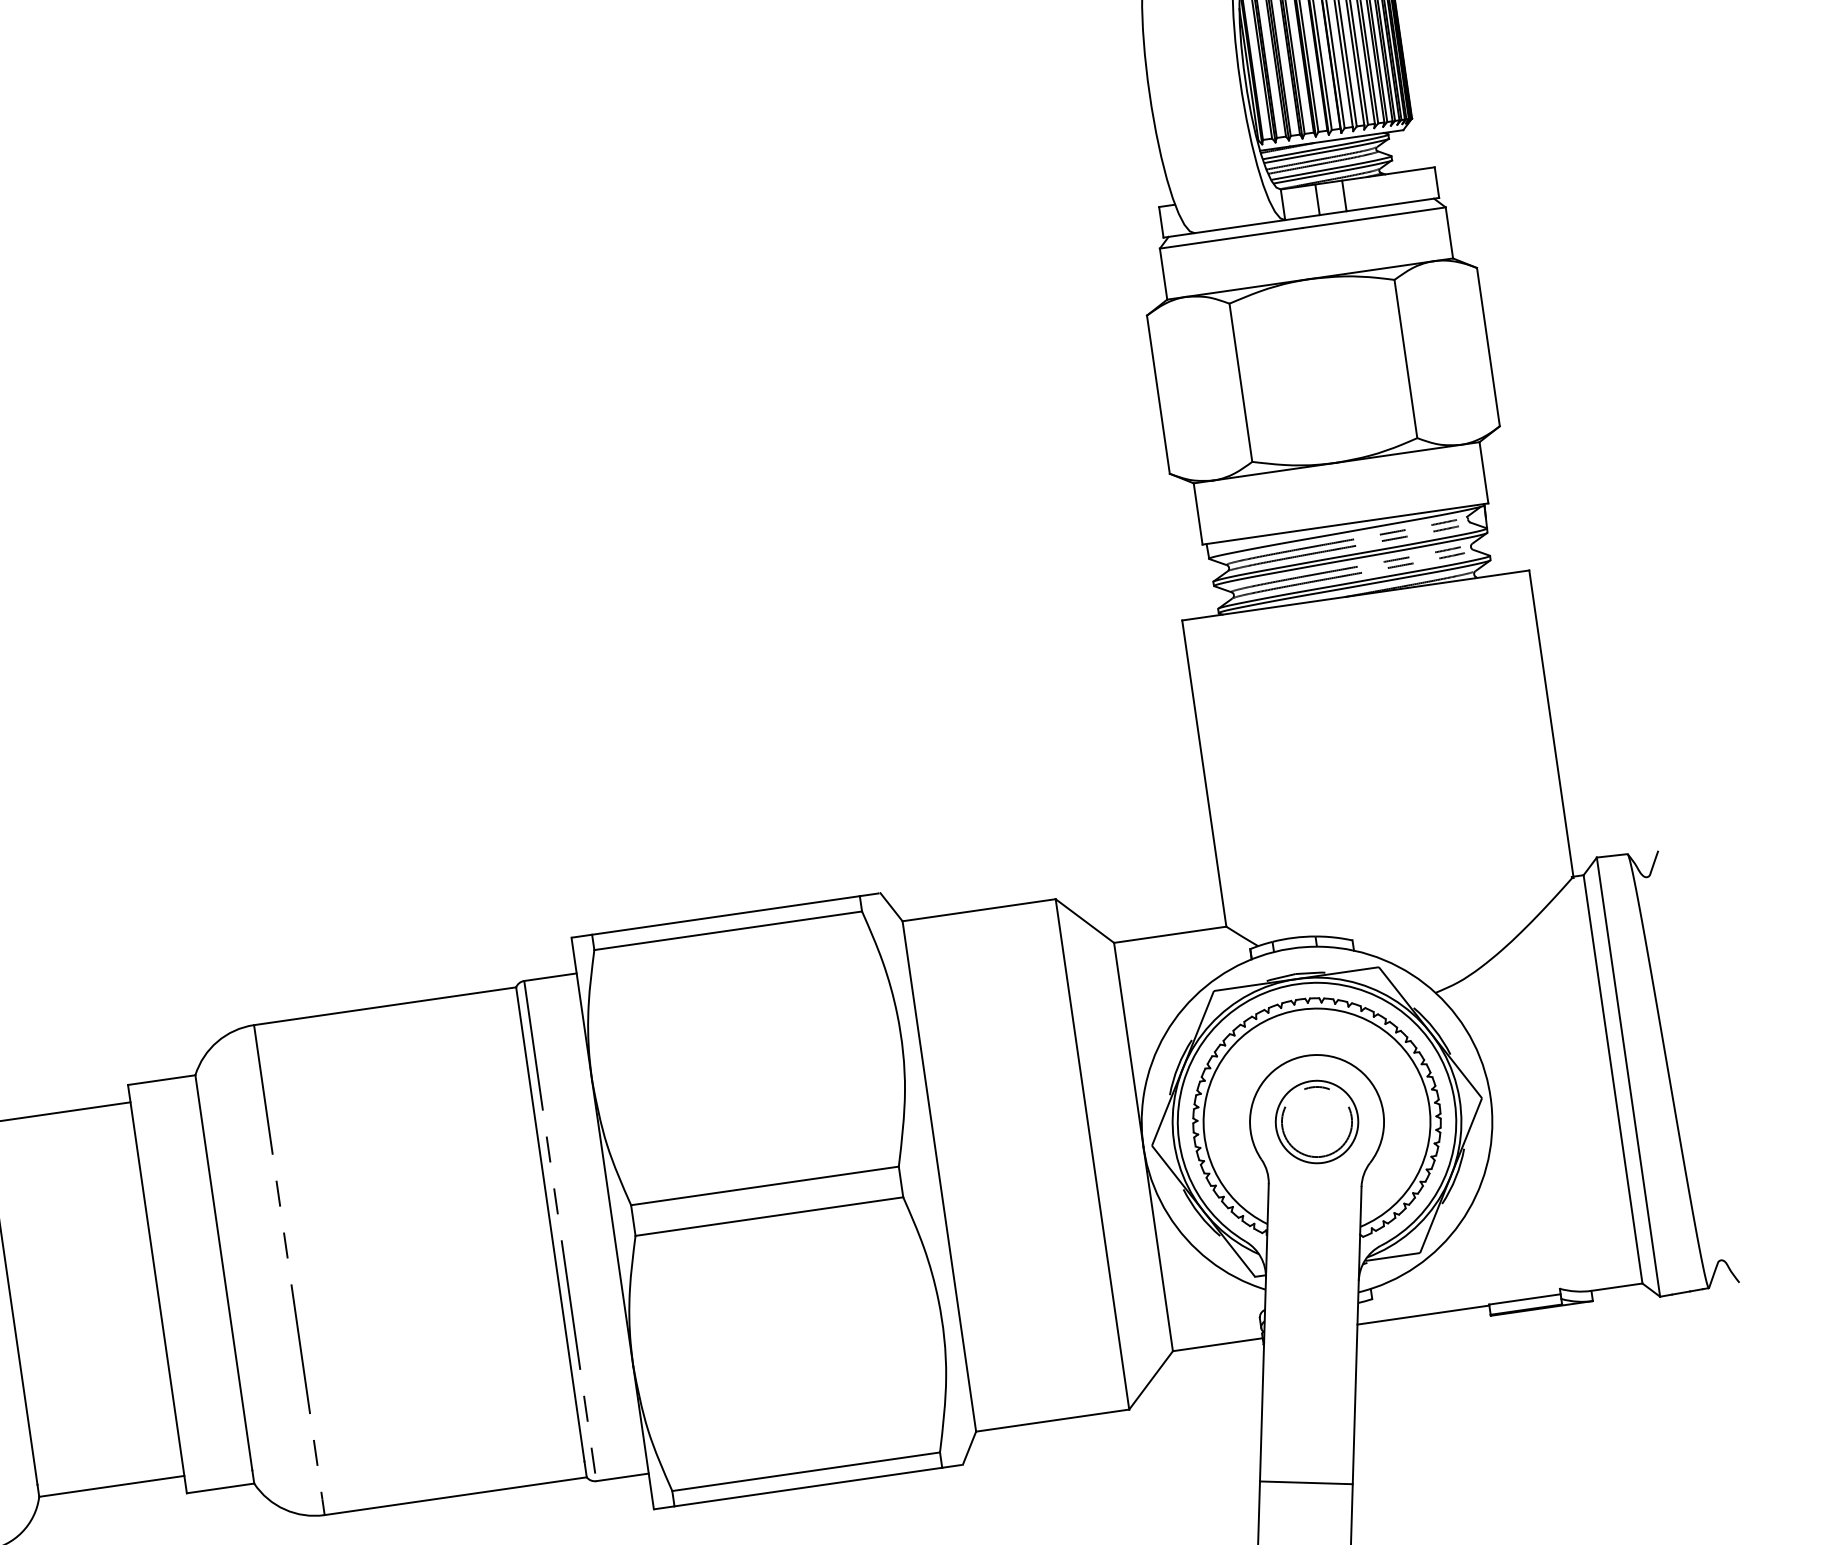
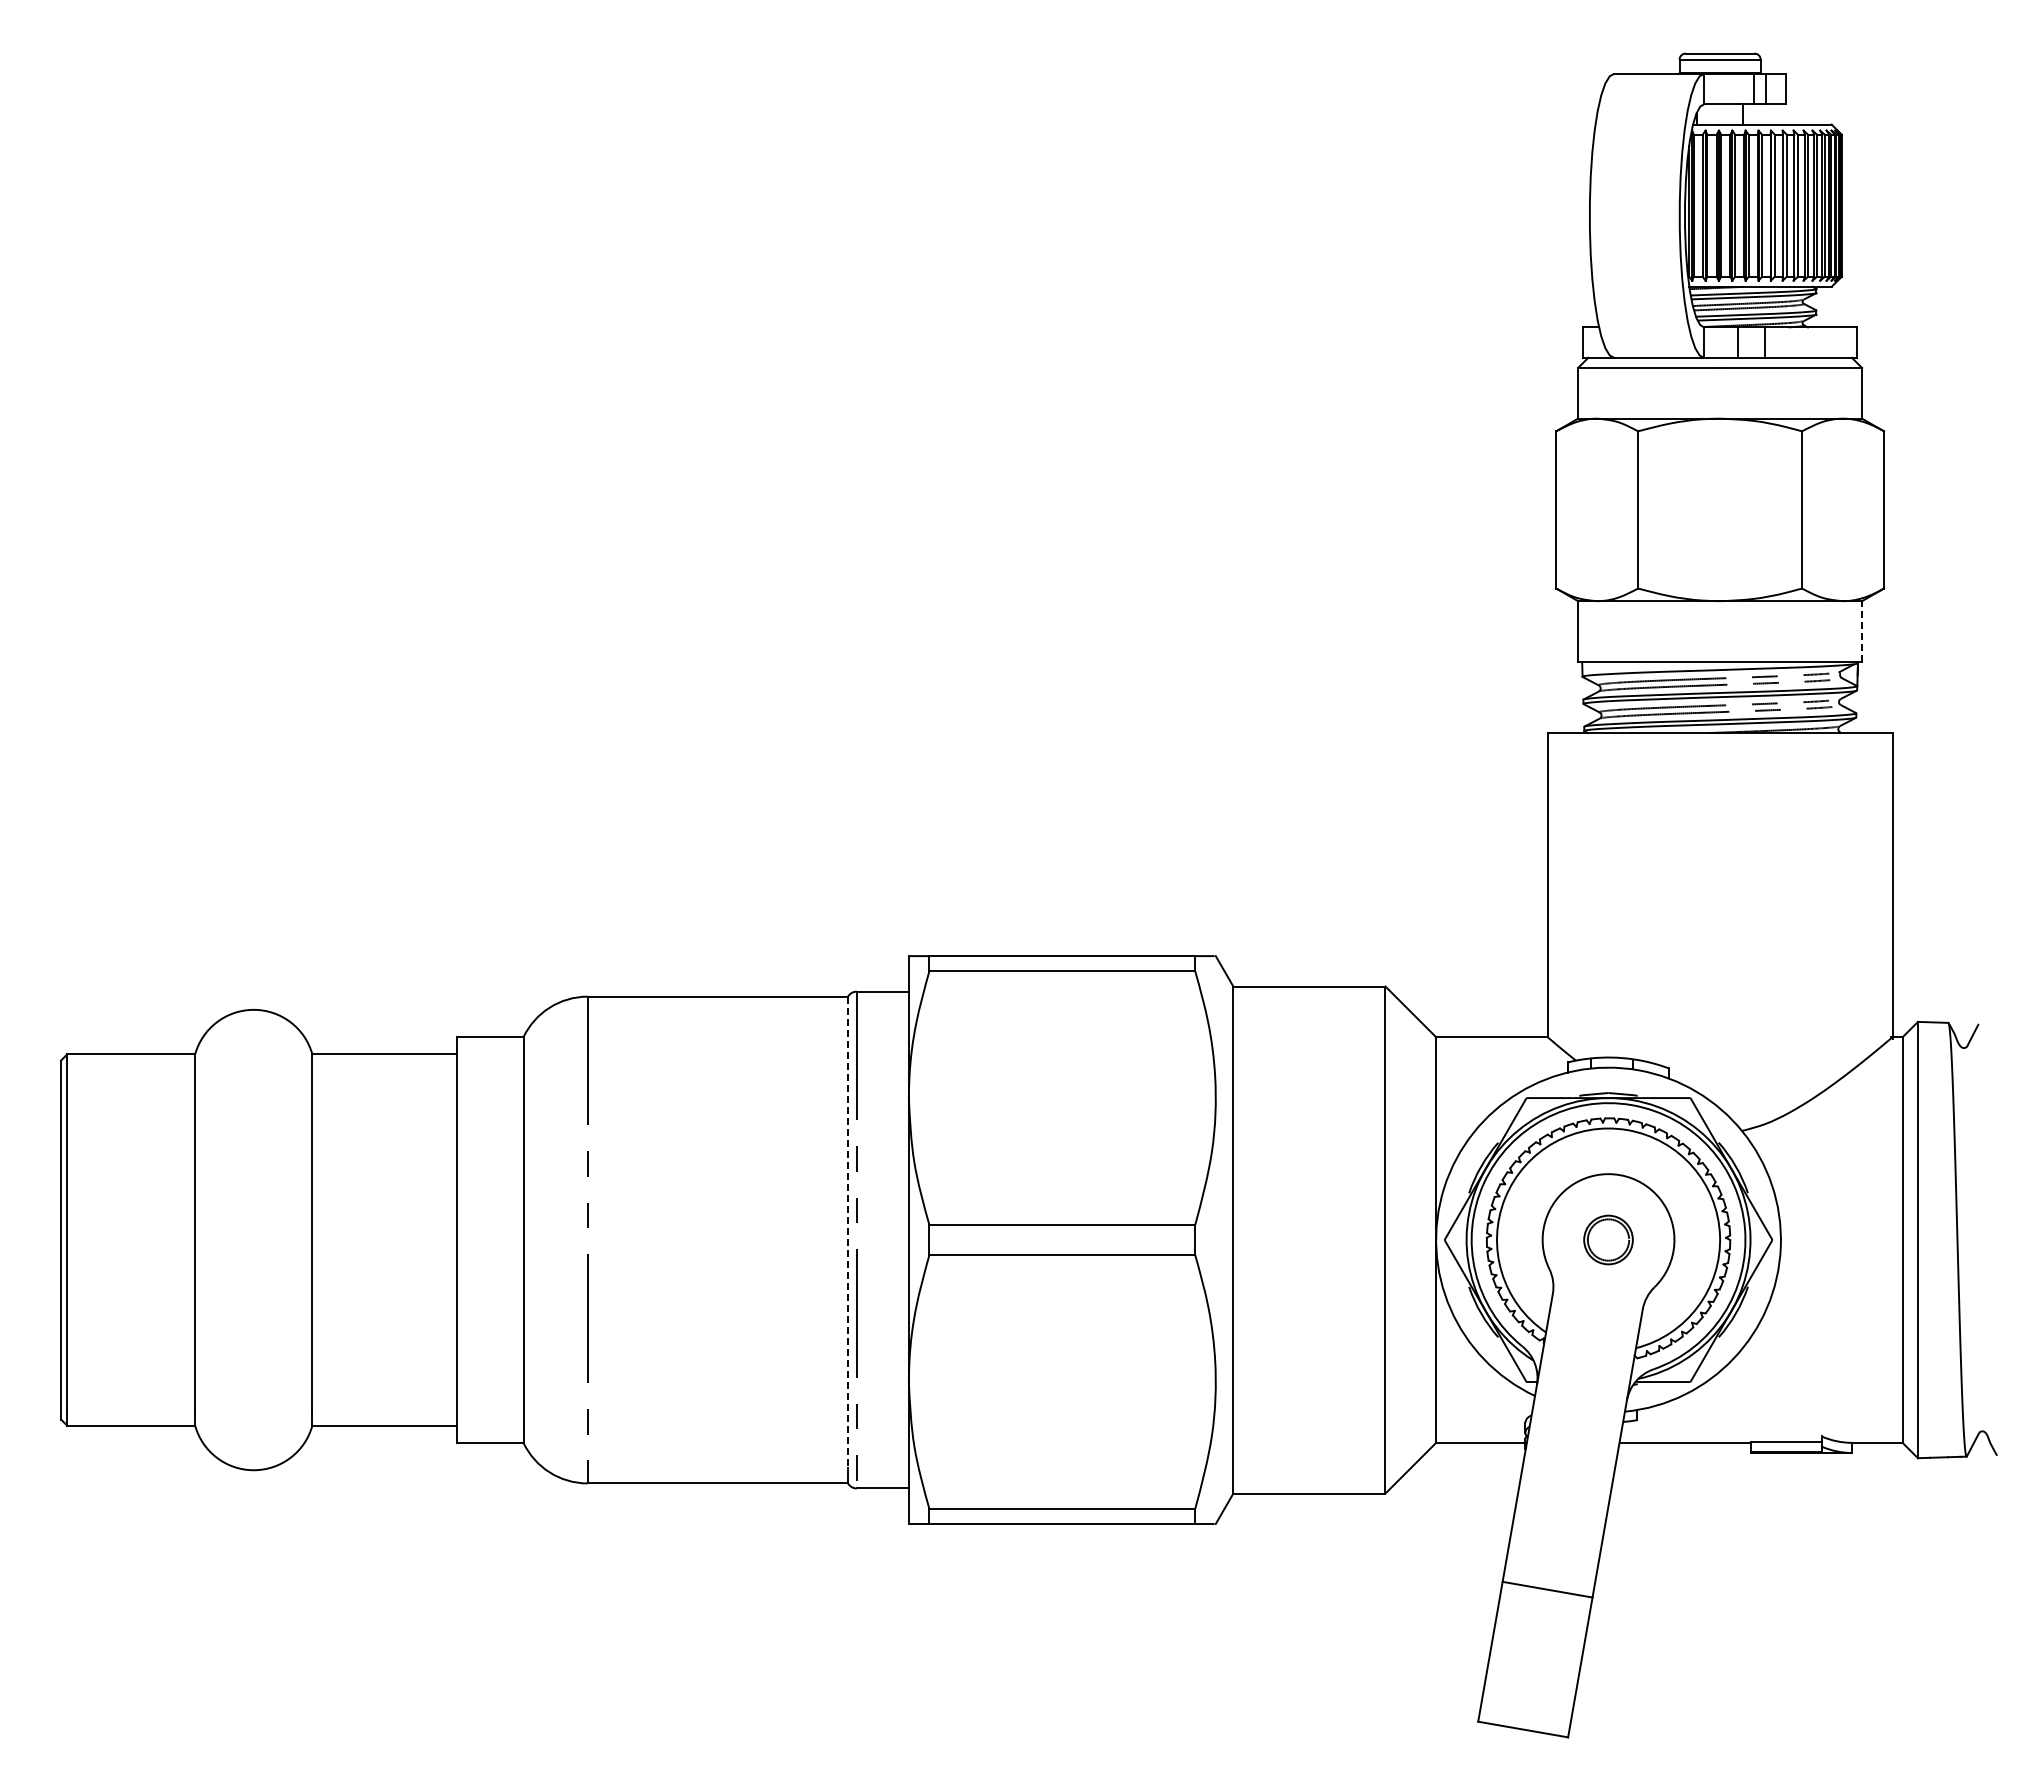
line: (1484, 472) -> (1862, 631), solid -> dashed
part: (1316, 1121) -> (1608, 1239), size x0.6
line: (550, 1224) -> (848, 1232), solid -> dashed

